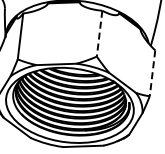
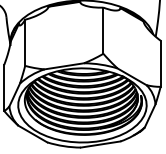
line: (99, 34) -> (103, 31), dashed -> solid
line: (152, 73) -> (160, 64), dashed -> solid

